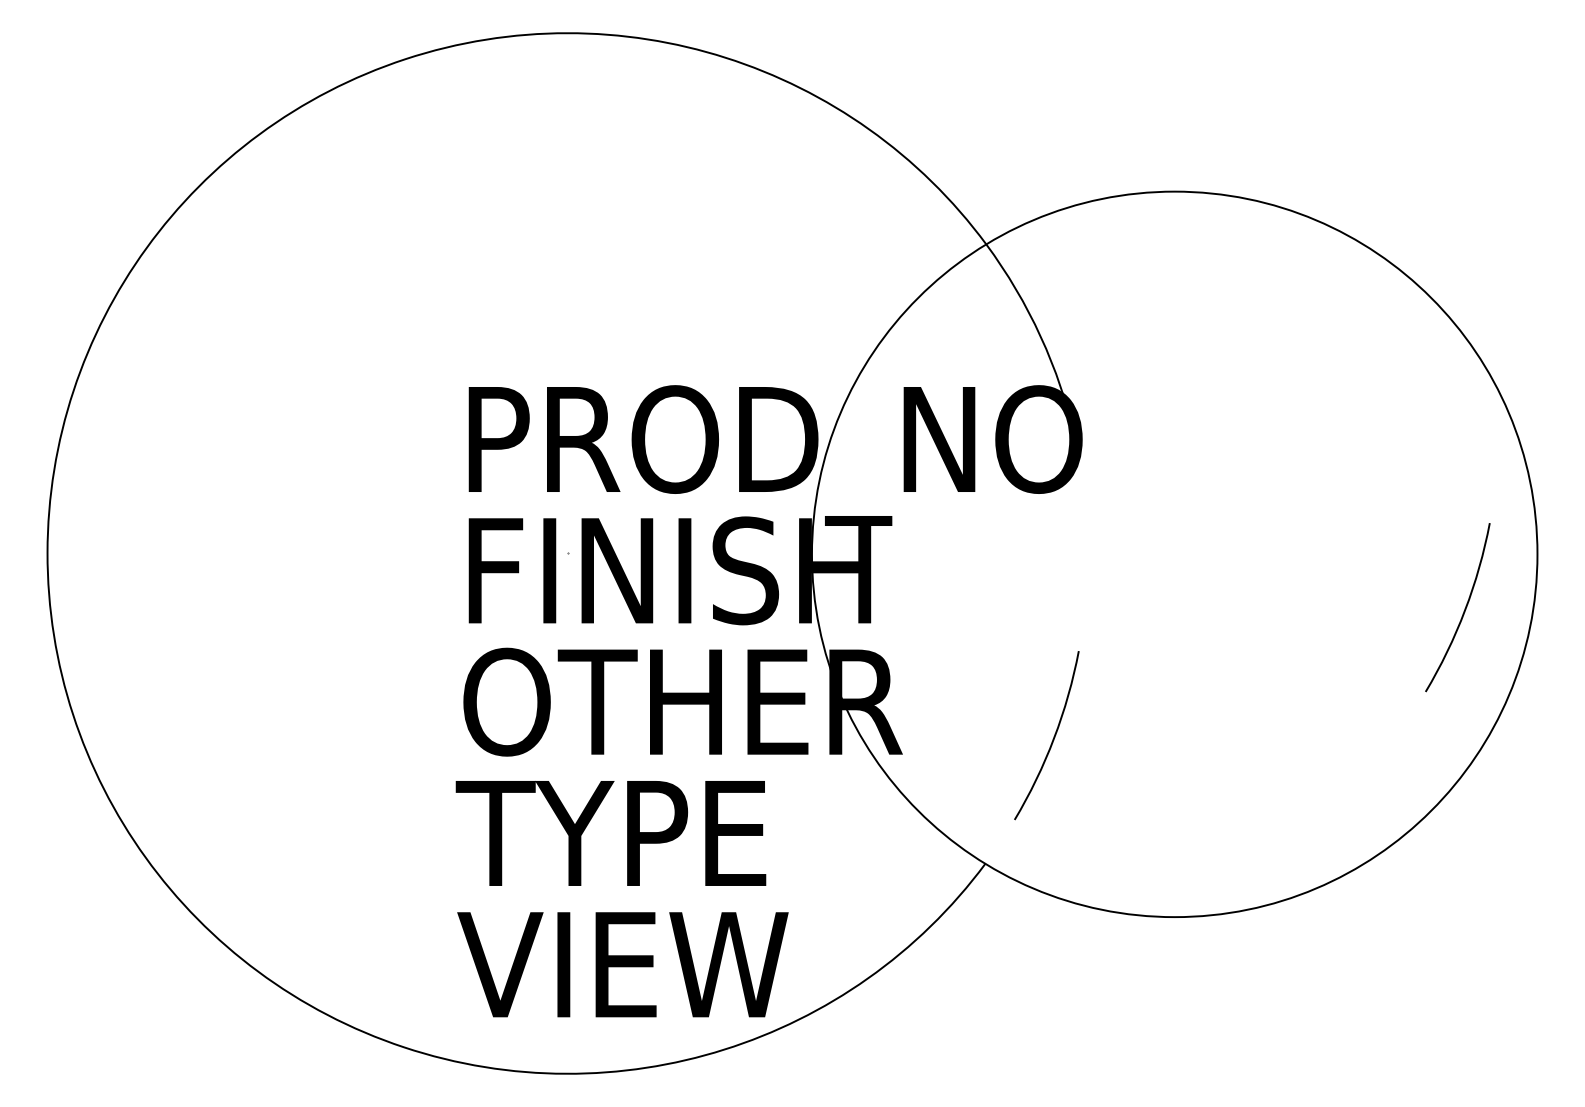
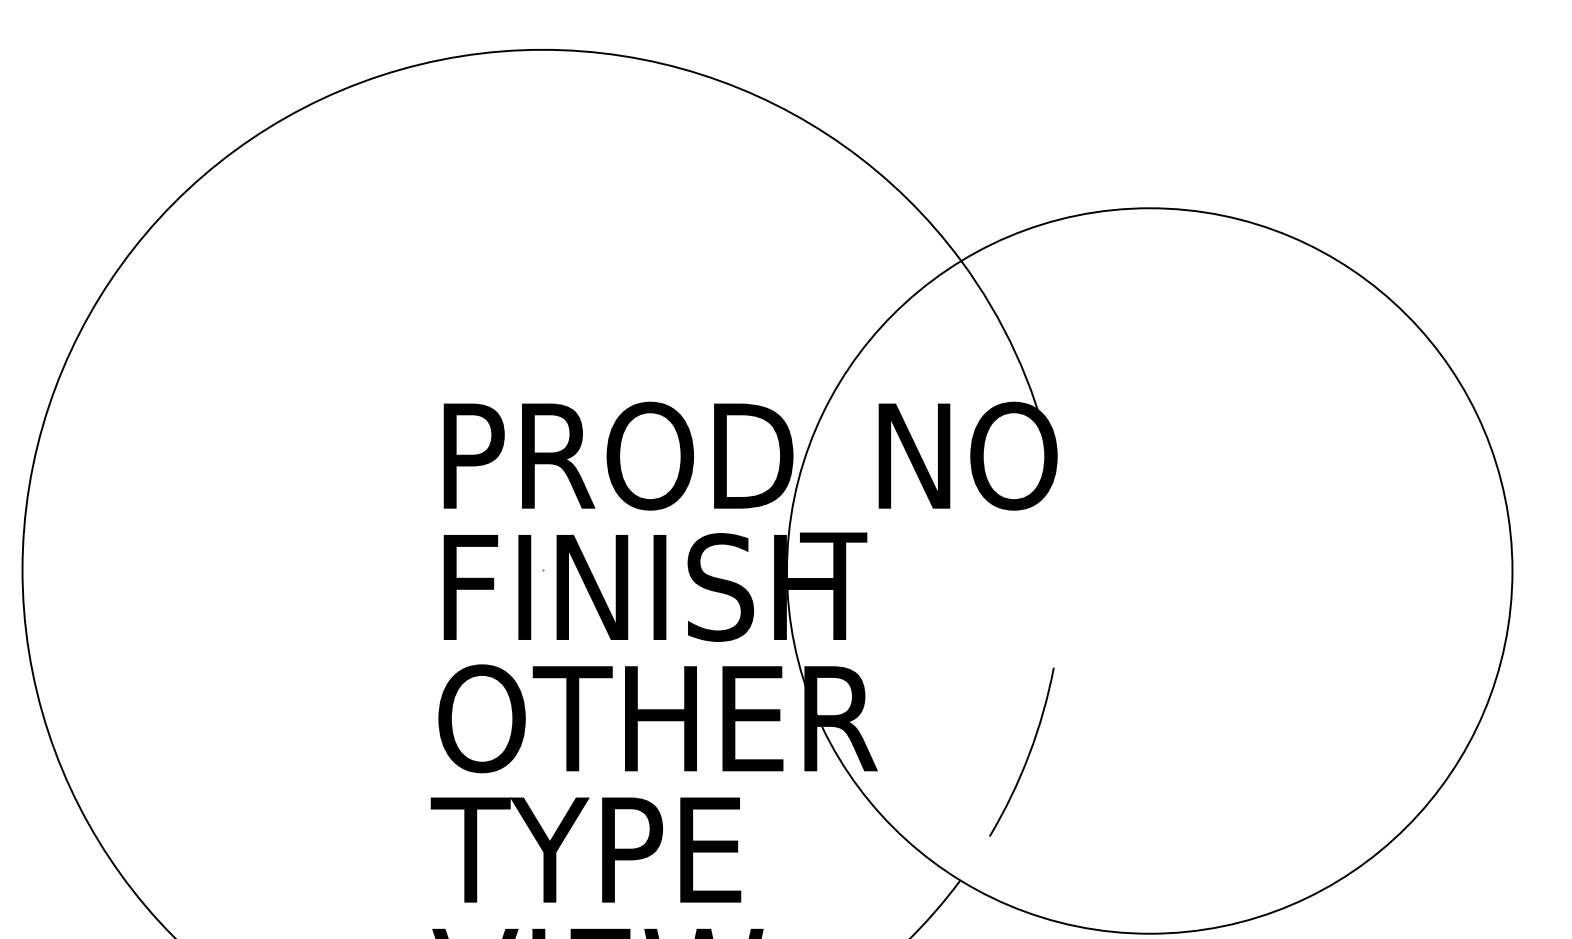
arc: (1464, 608) -> (1439, 625), removed

